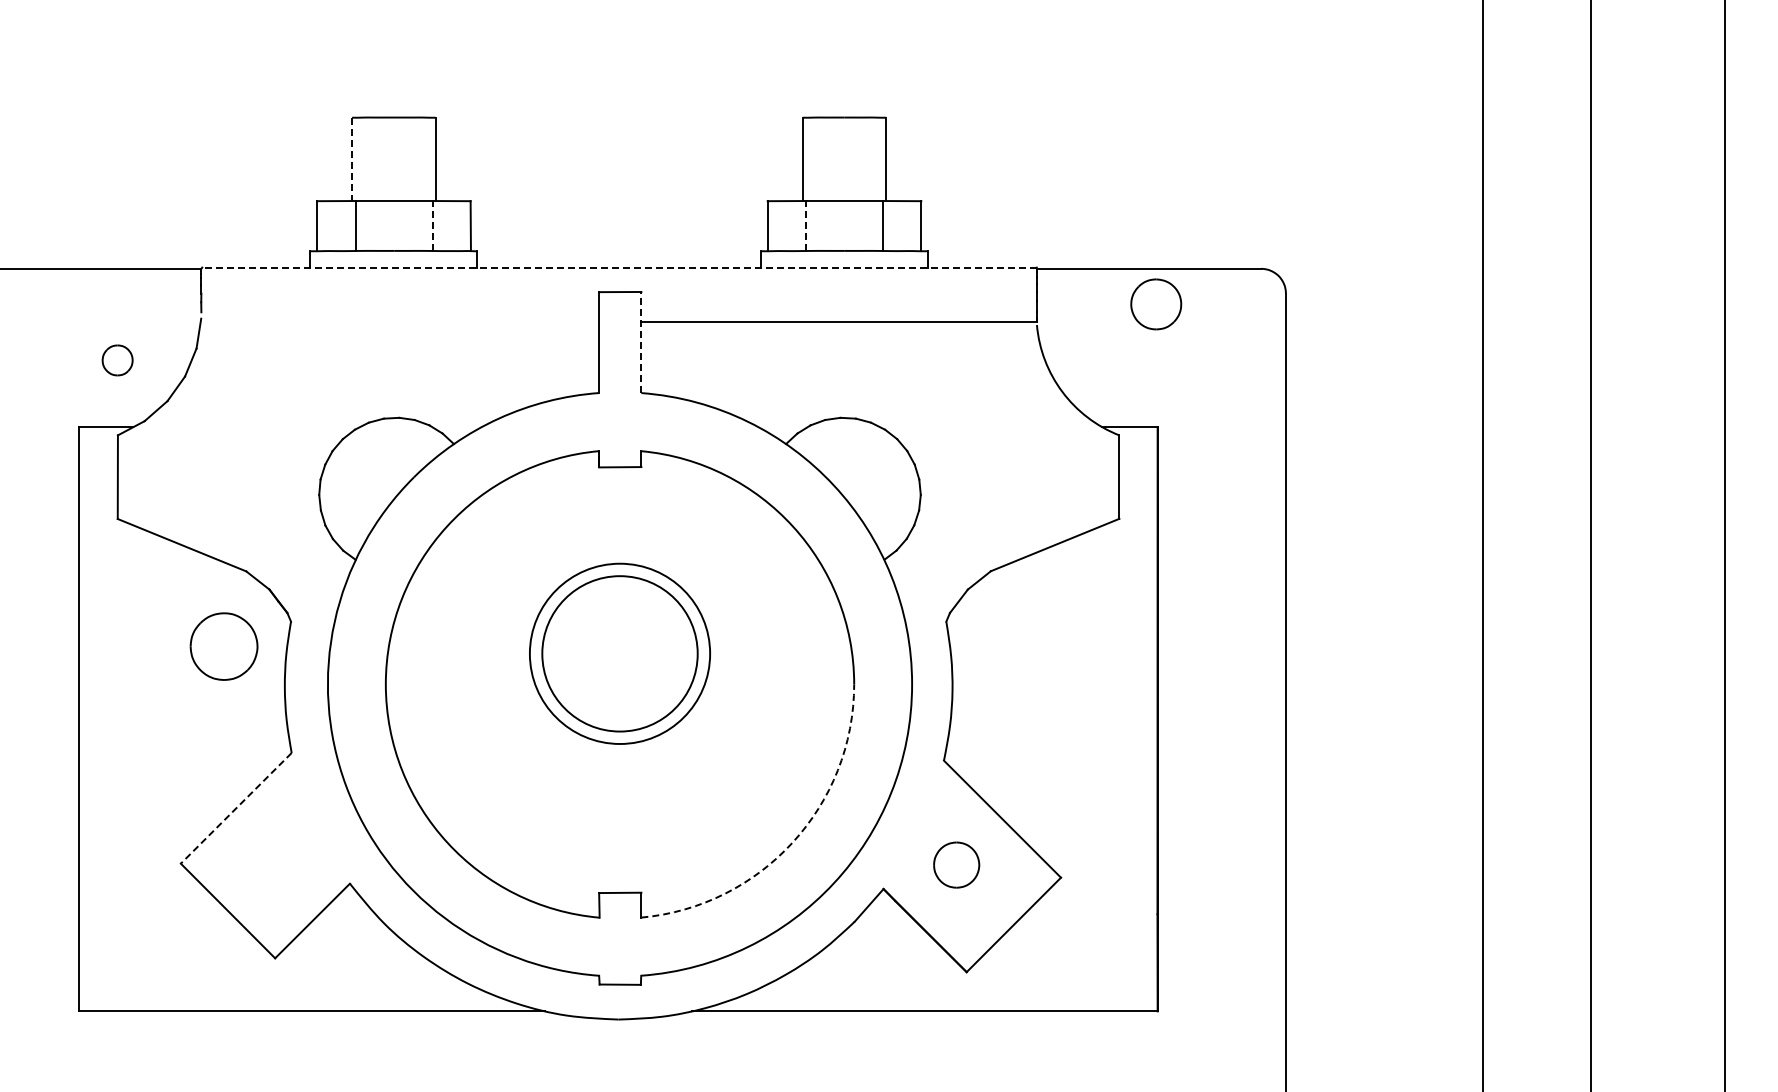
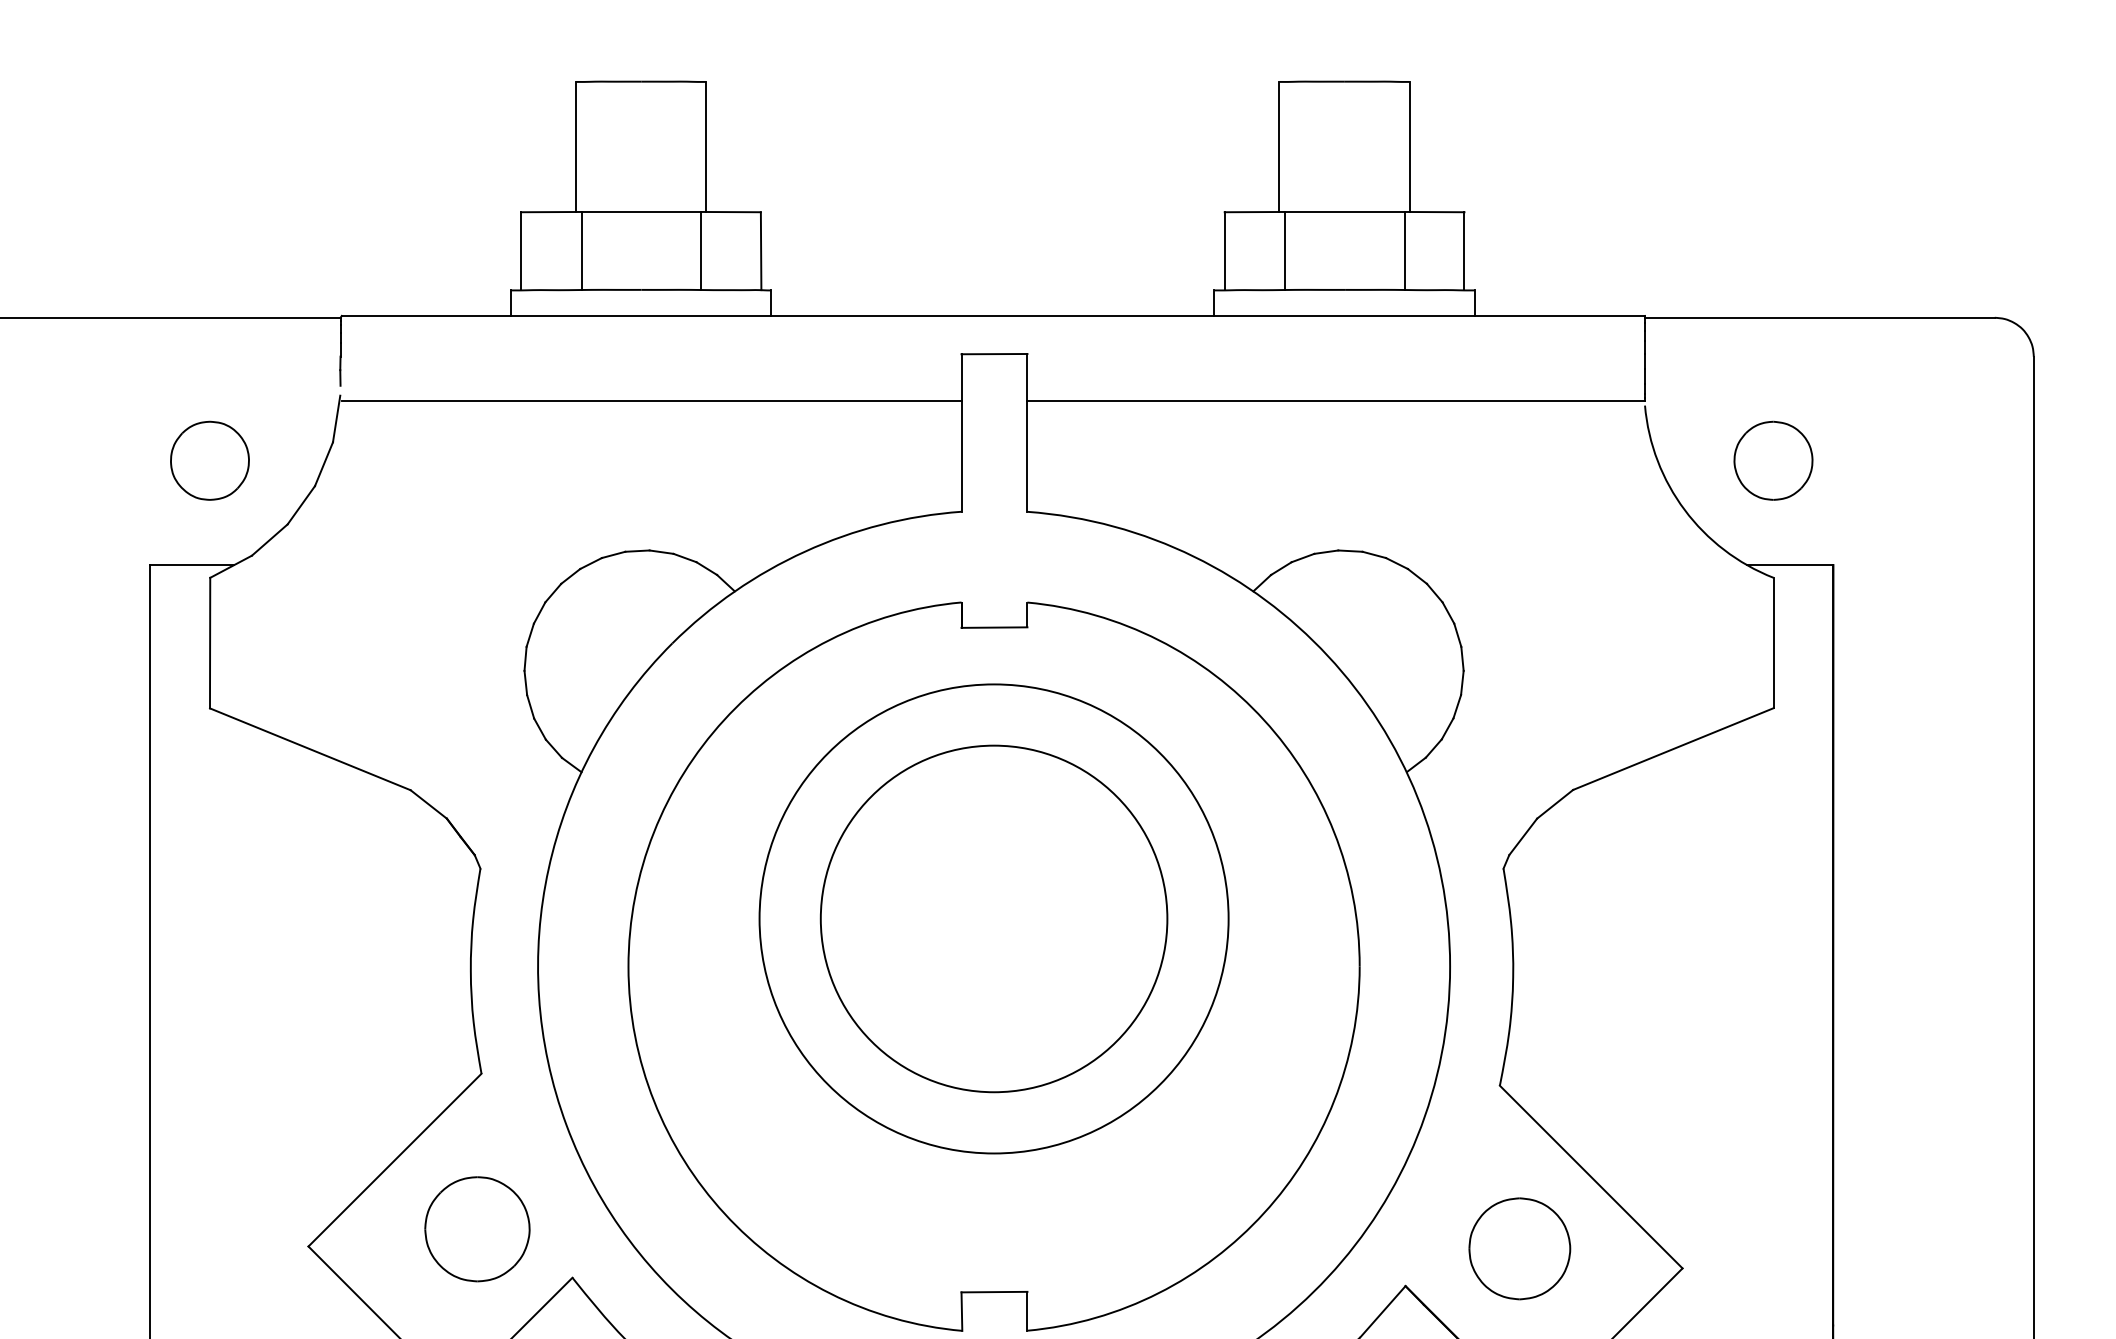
line: (352, 159) -> (576, 147), dashed -> solid
line: (432, 225) -> (701, 250), dashed -> solid
line: (806, 225) -> (1285, 250), dashed -> solid
line: (619, 267) -> (993, 315), dashed -> solid
part: (1156, 304) -> (1773, 460), moved
line: (400, 322) -> (651, 401), added
line: (641, 342) -> (1027, 432), dashed -> solid
part: (117, 360) -> (209, 460), size x1.67
part: (223, 646) -> (476, 1229), moved
circle: (619, 653) -> (993, 918), size x1.67
circle: (620, 653) -> (994, 918), size x1.43
line: (235, 808) -> (393, 1160), dashed -> solid
arc: (792, 842) -> (1263, 1213), dashed -> solid
part: (956, 864) -> (1519, 1247), size x1.43

